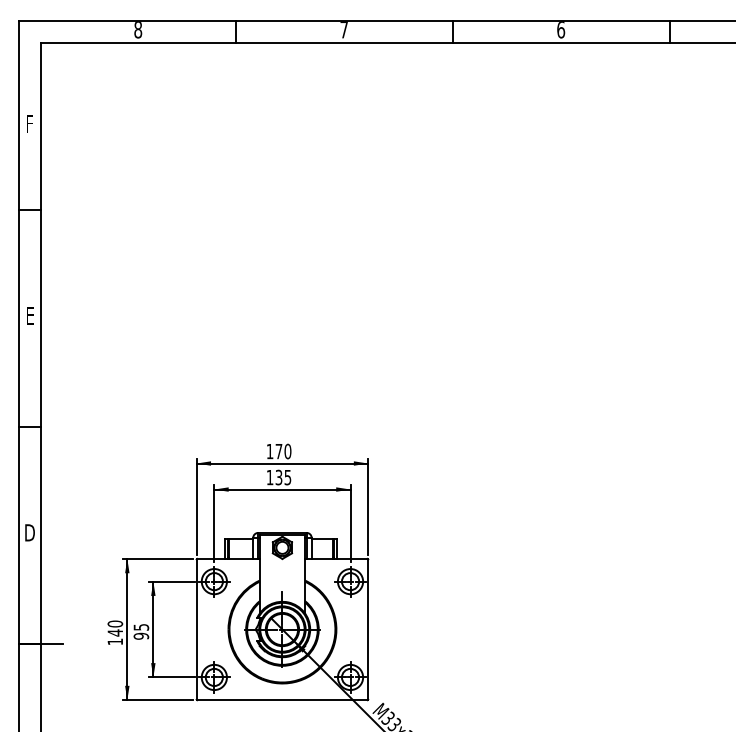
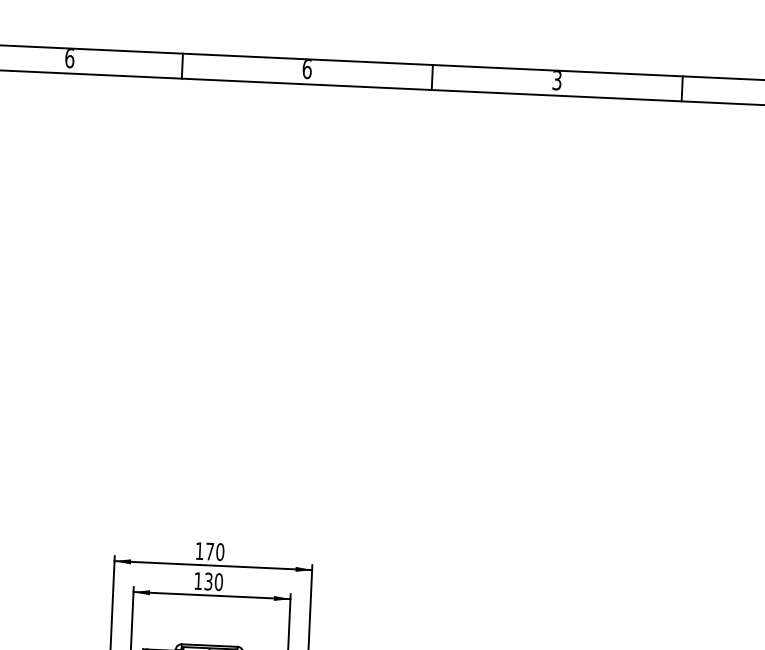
text: (138, 30) -> (70, 59), 8 -> 6
text: (344, 30) -> (307, 69), 7 -> 6
text: (561, 30) -> (557, 81), 6 -> 3
text: (287, 477) -> (218, 581), 135 -> 130

